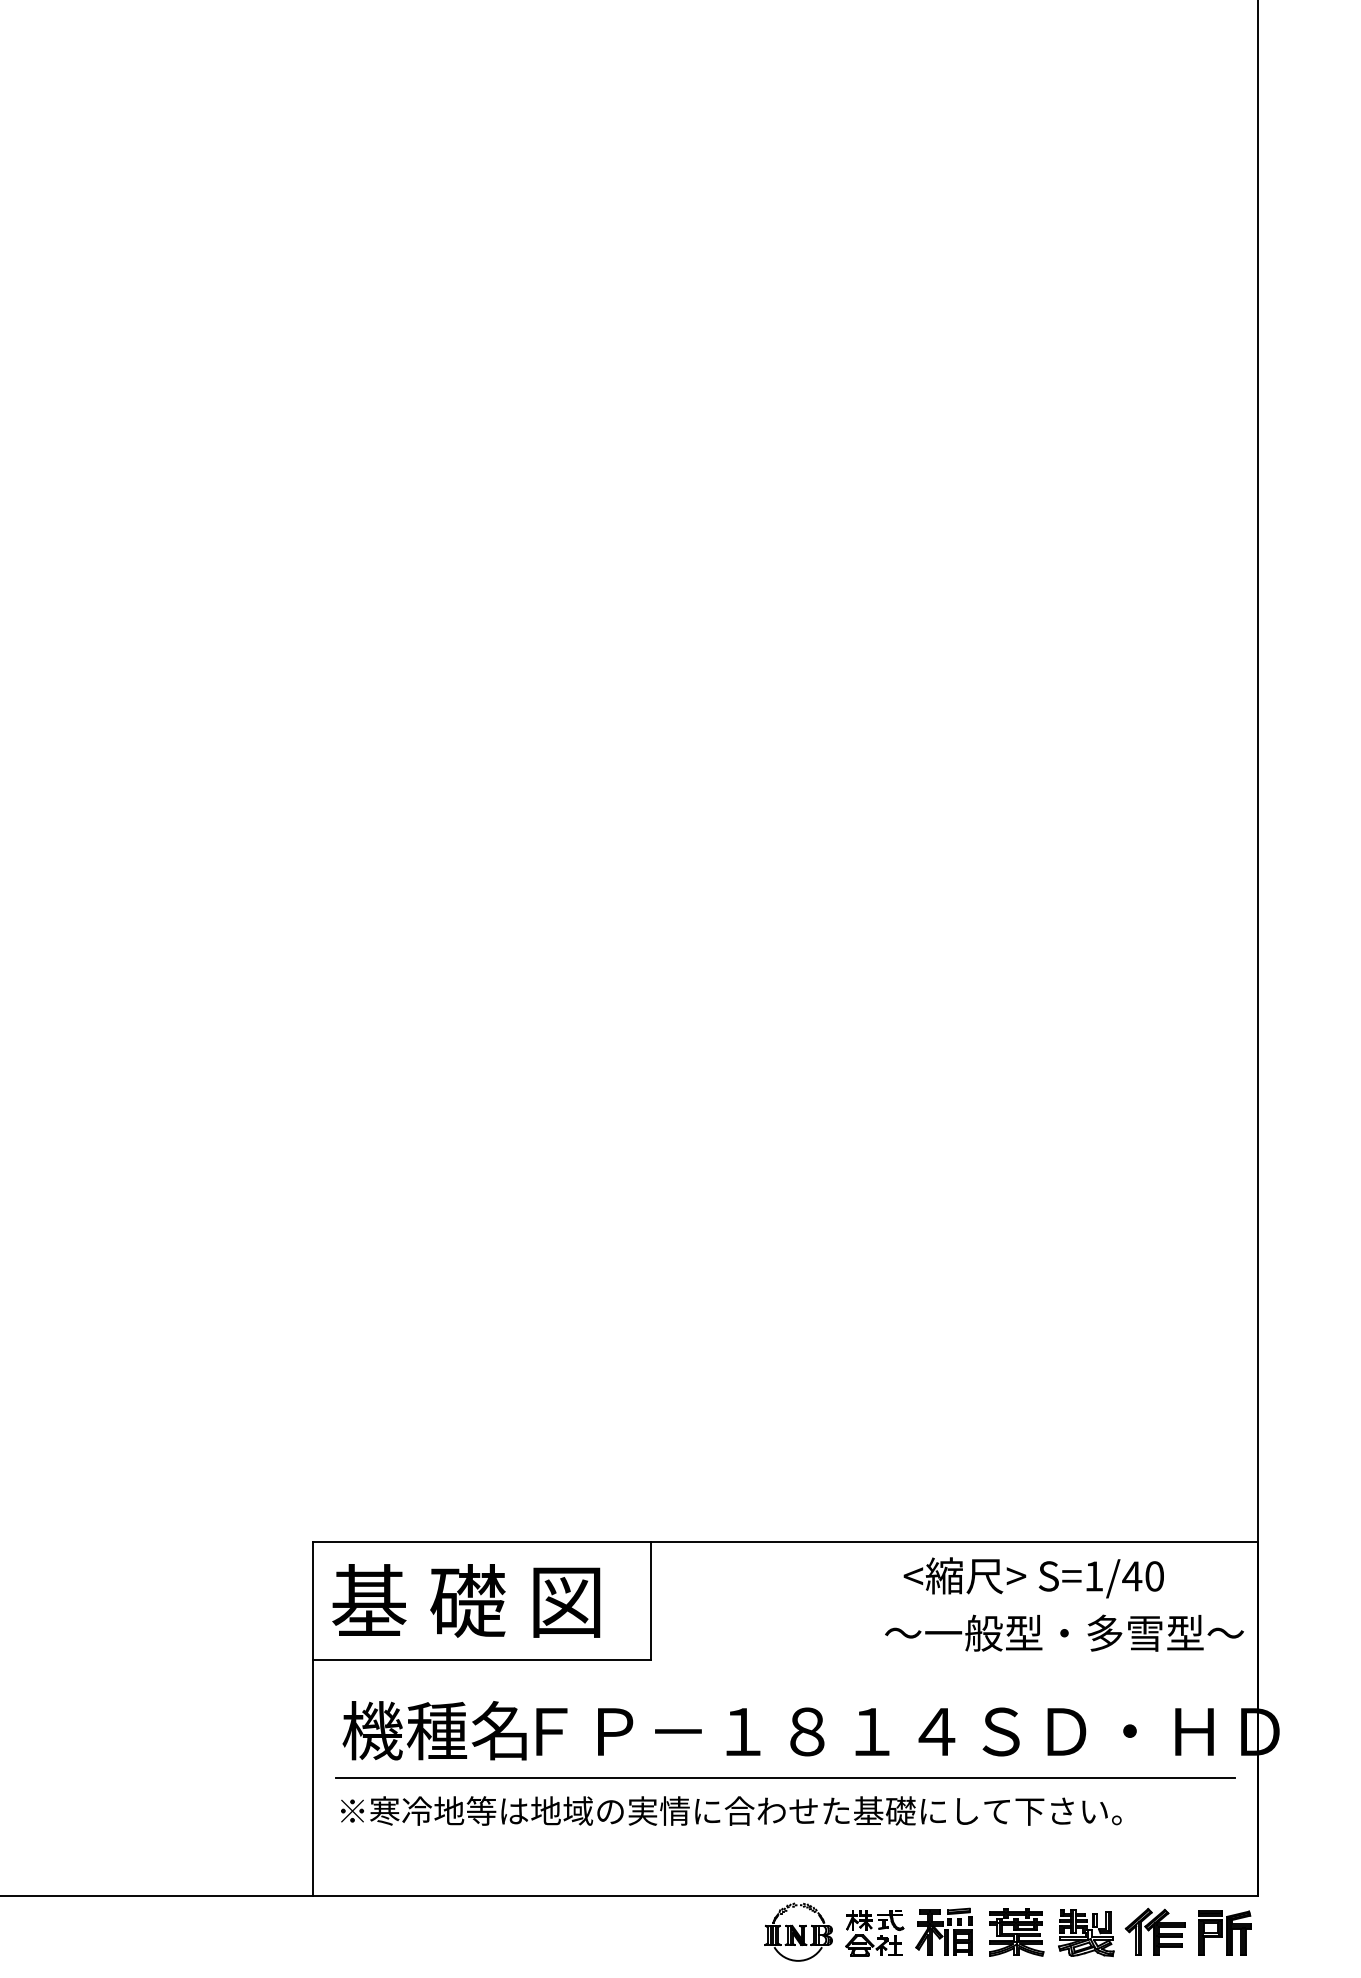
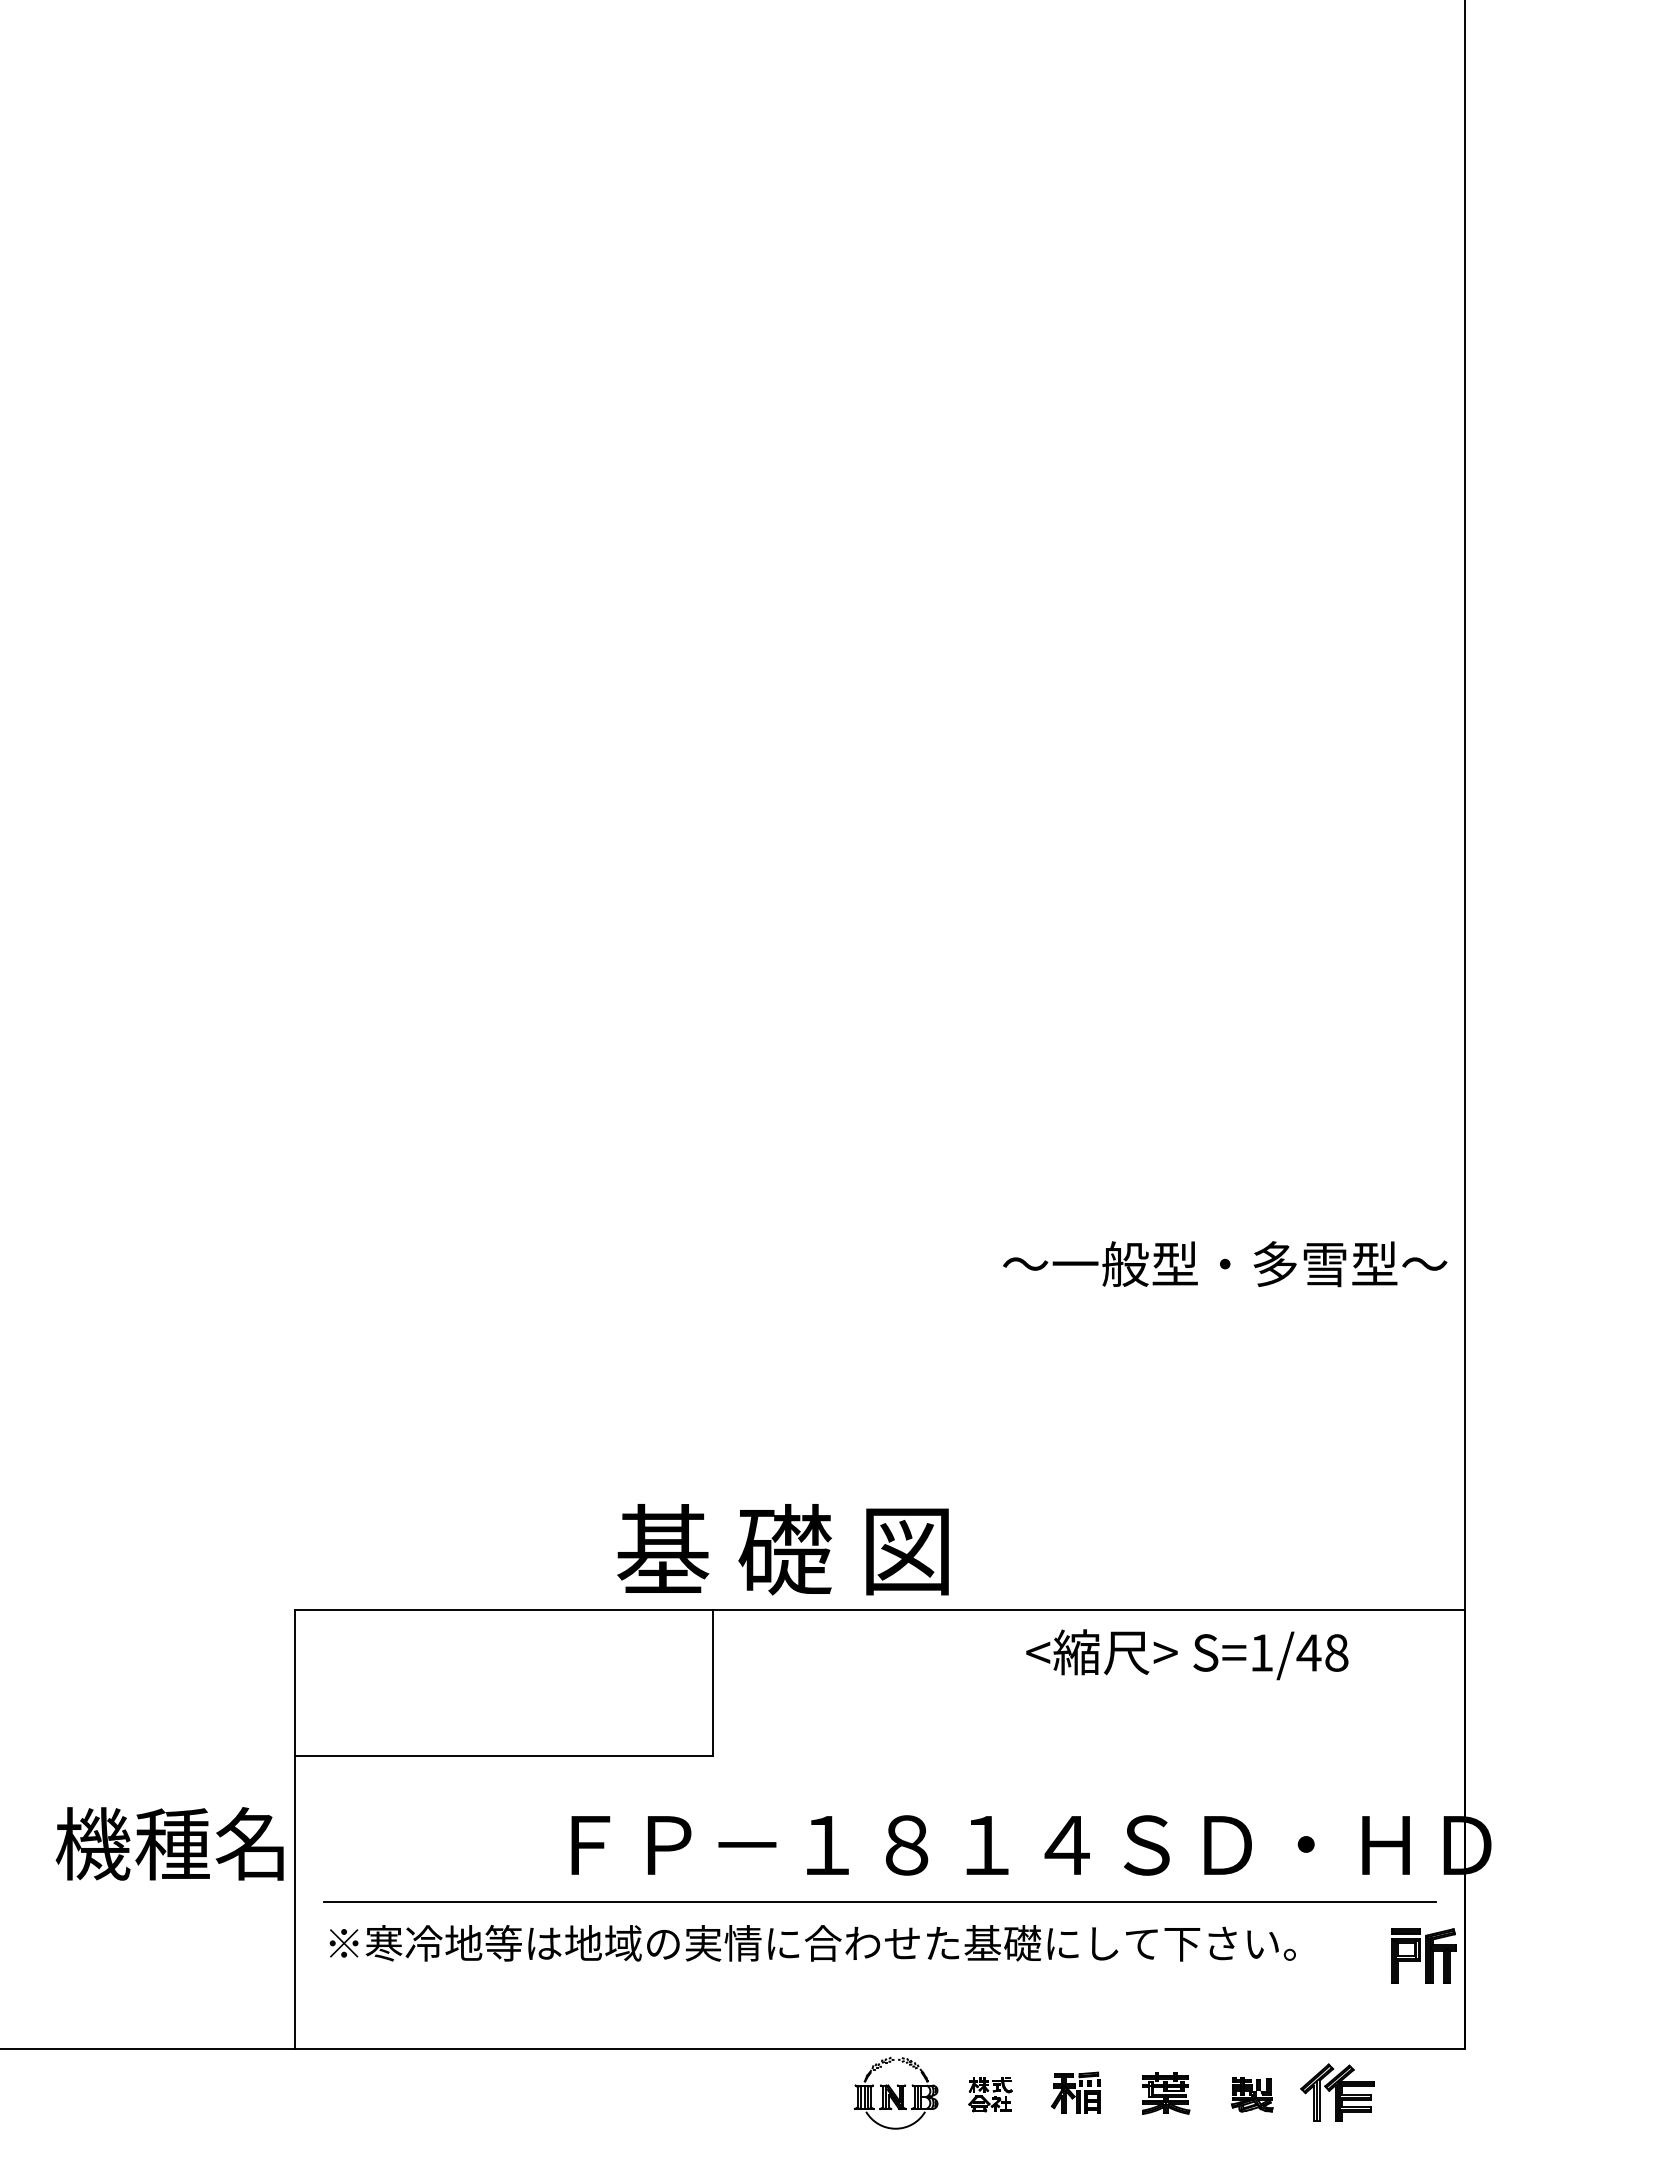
text: (1154, 1576) -> (1336, 1653), S=1/40 -> S=1/48
text: (466, 1600) -> (783, 1549), moved
text: (1064, 1632) -> (1225, 1263), moved
text: (434, 1730) -> (169, 1843), moved
part: (943, 1931) -> (1075, 2092), size x0.7
part: (1016, 1932) -> (1165, 2093), size x0.7
part: (1224, 1932) -> (1423, 1955), moved
part: (874, 1933) -> (990, 2094), size x0.6
part: (1086, 1933) -> (1252, 2094), size x0.6

